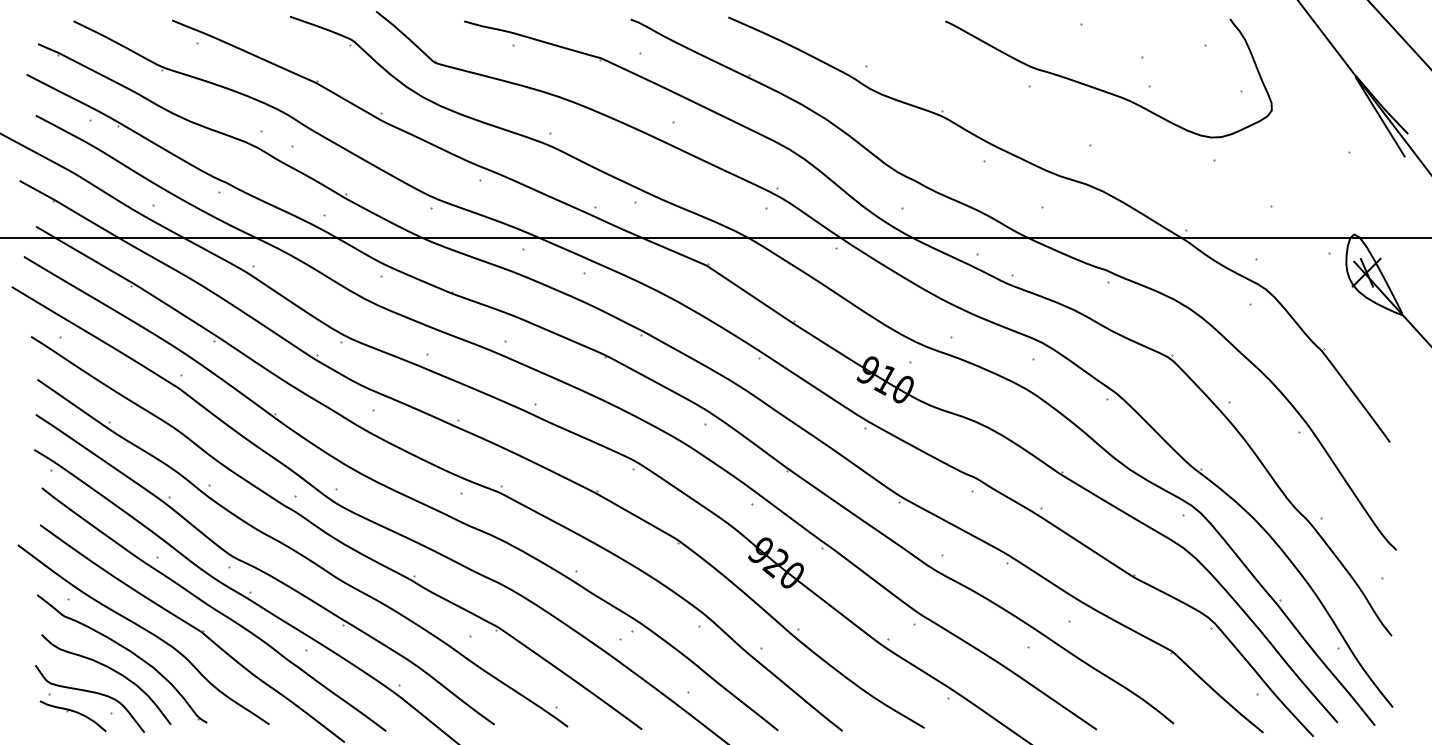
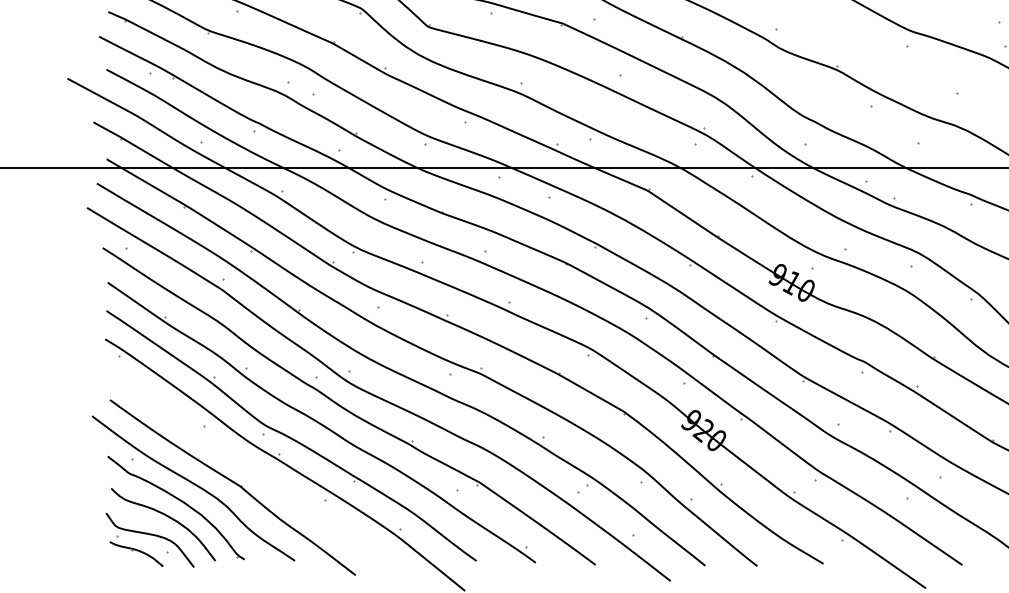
curve: (213, 609) -> (249, 468), removed

